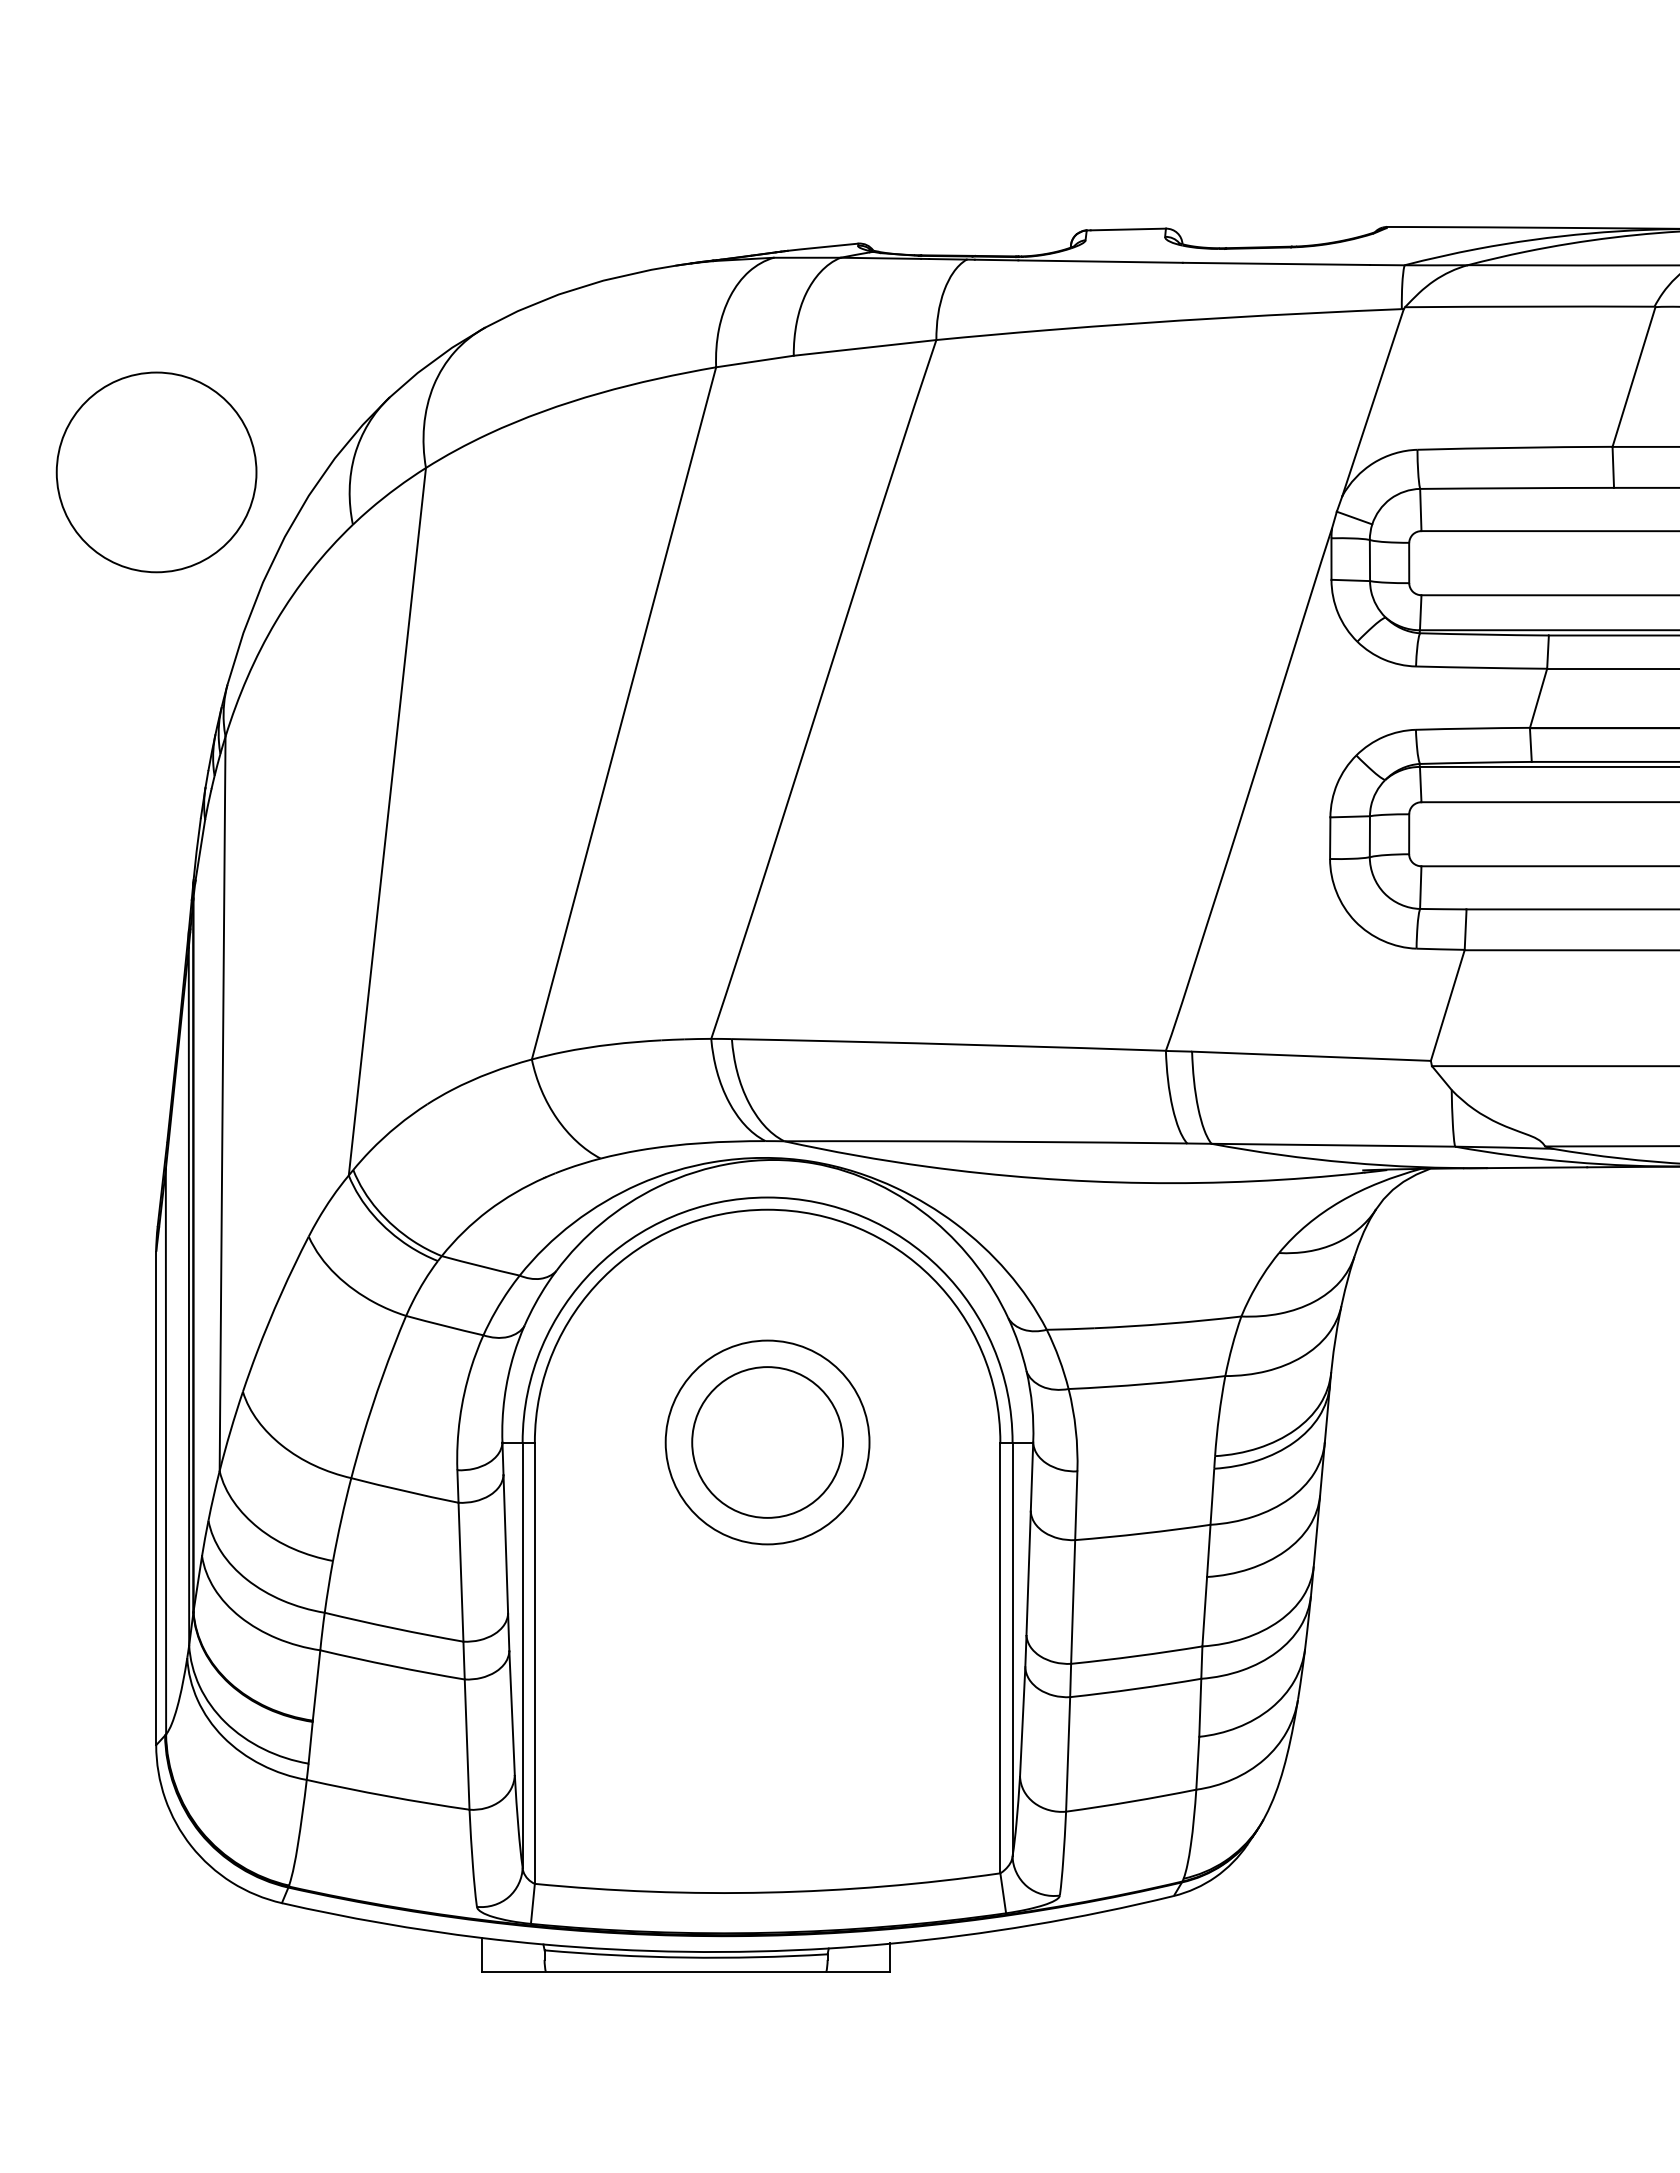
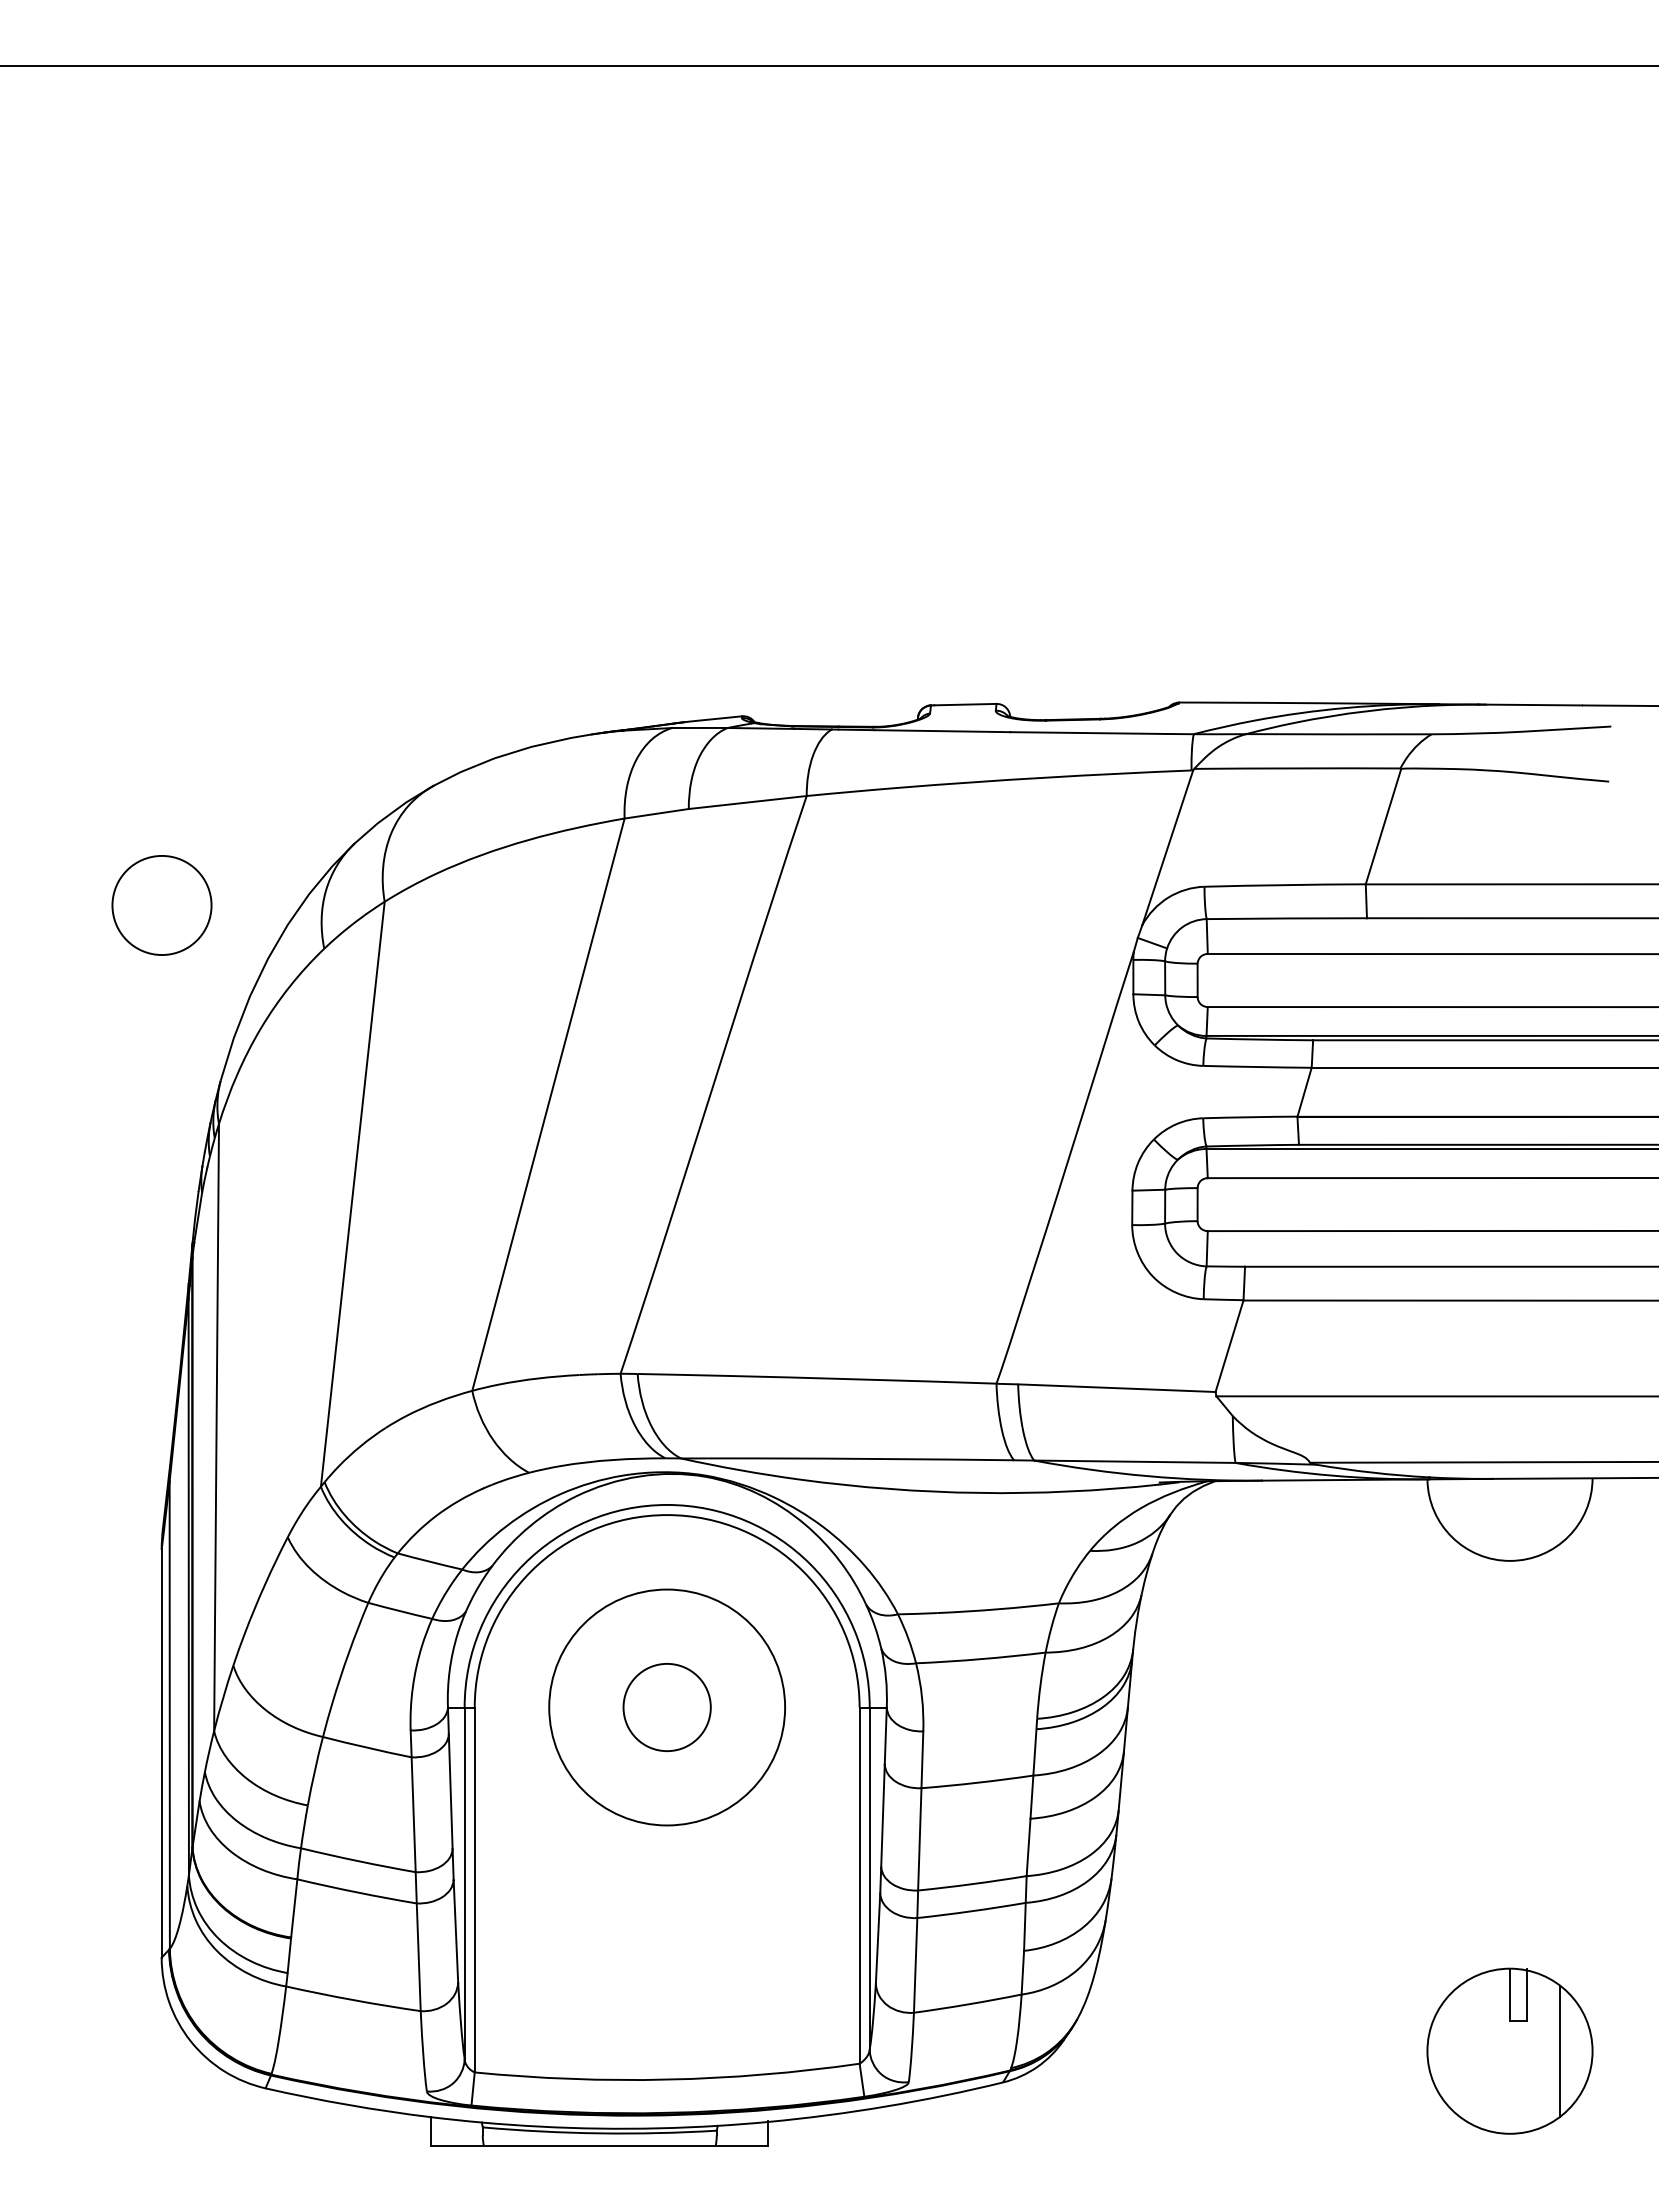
circle: (155, 472) -> (161, 905), size x0.6
circle: (766, 1442) -> (666, 1707), size x0.7
circle: (766, 1442) -> (666, 1707), size x1.4

